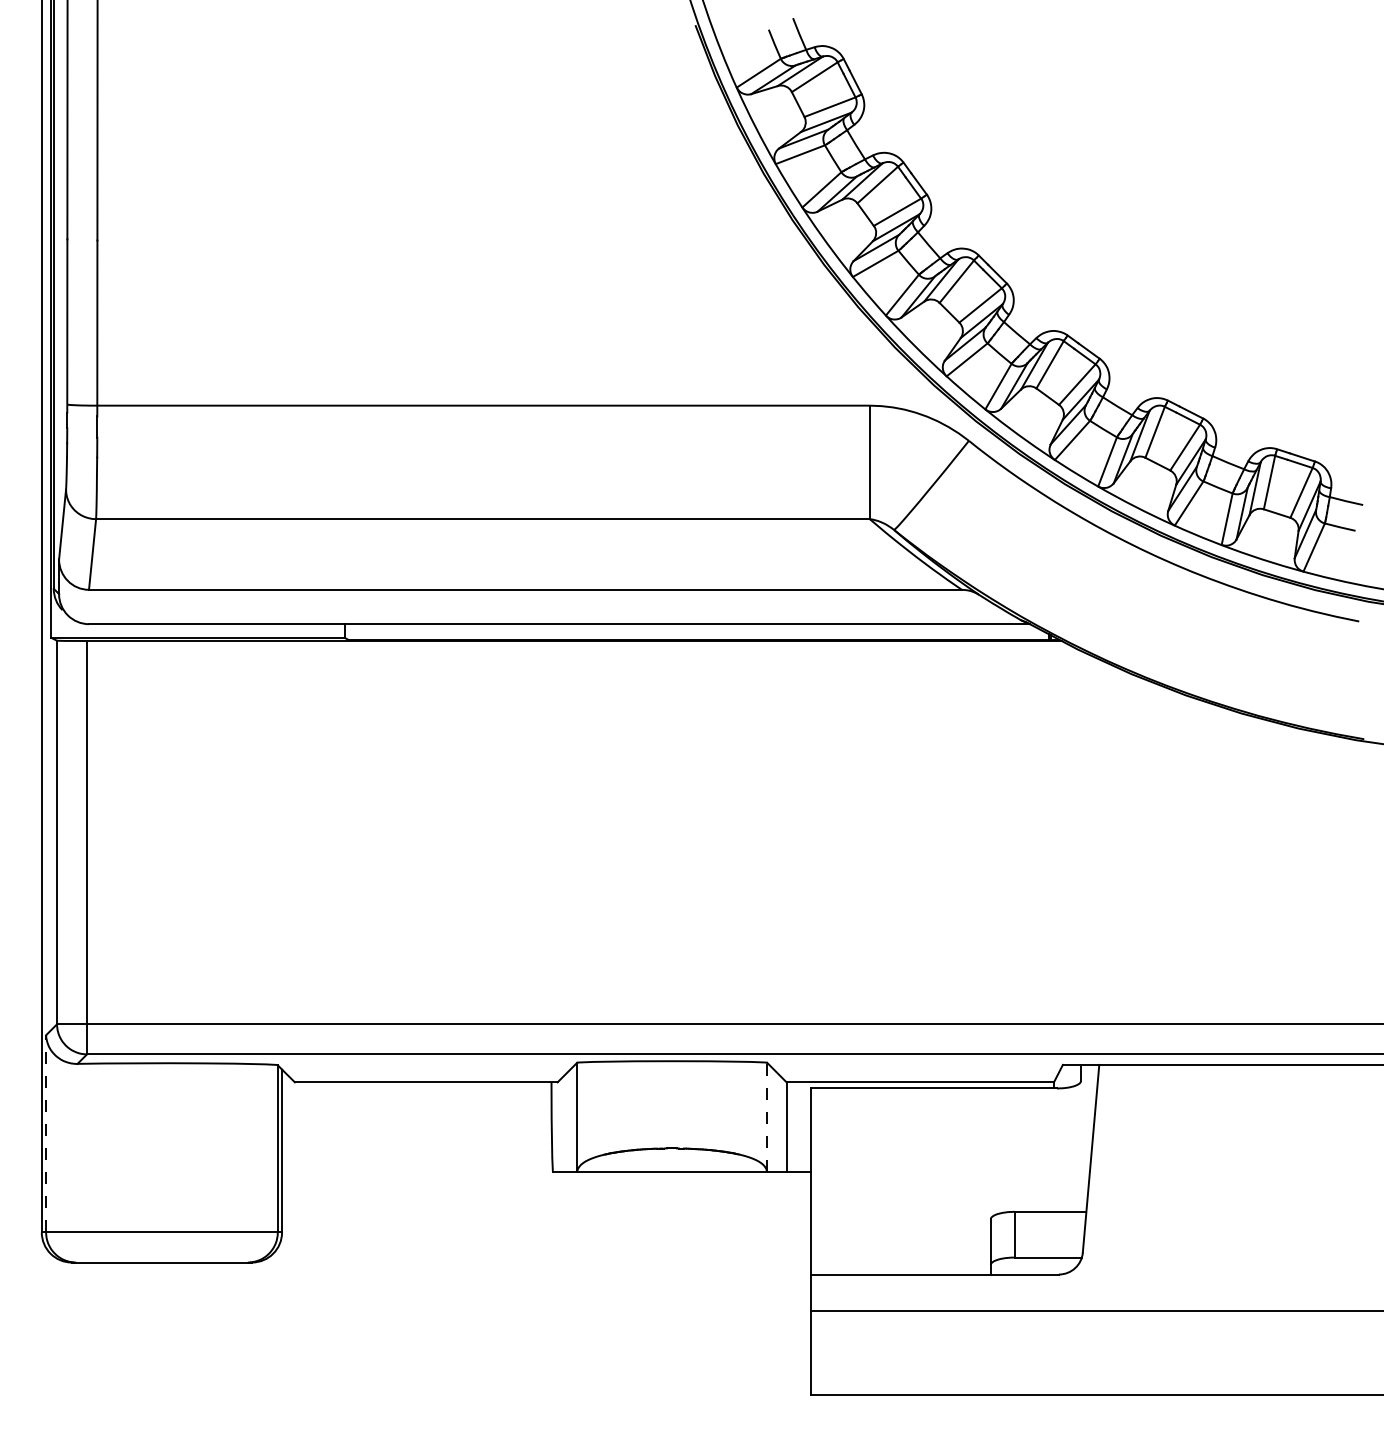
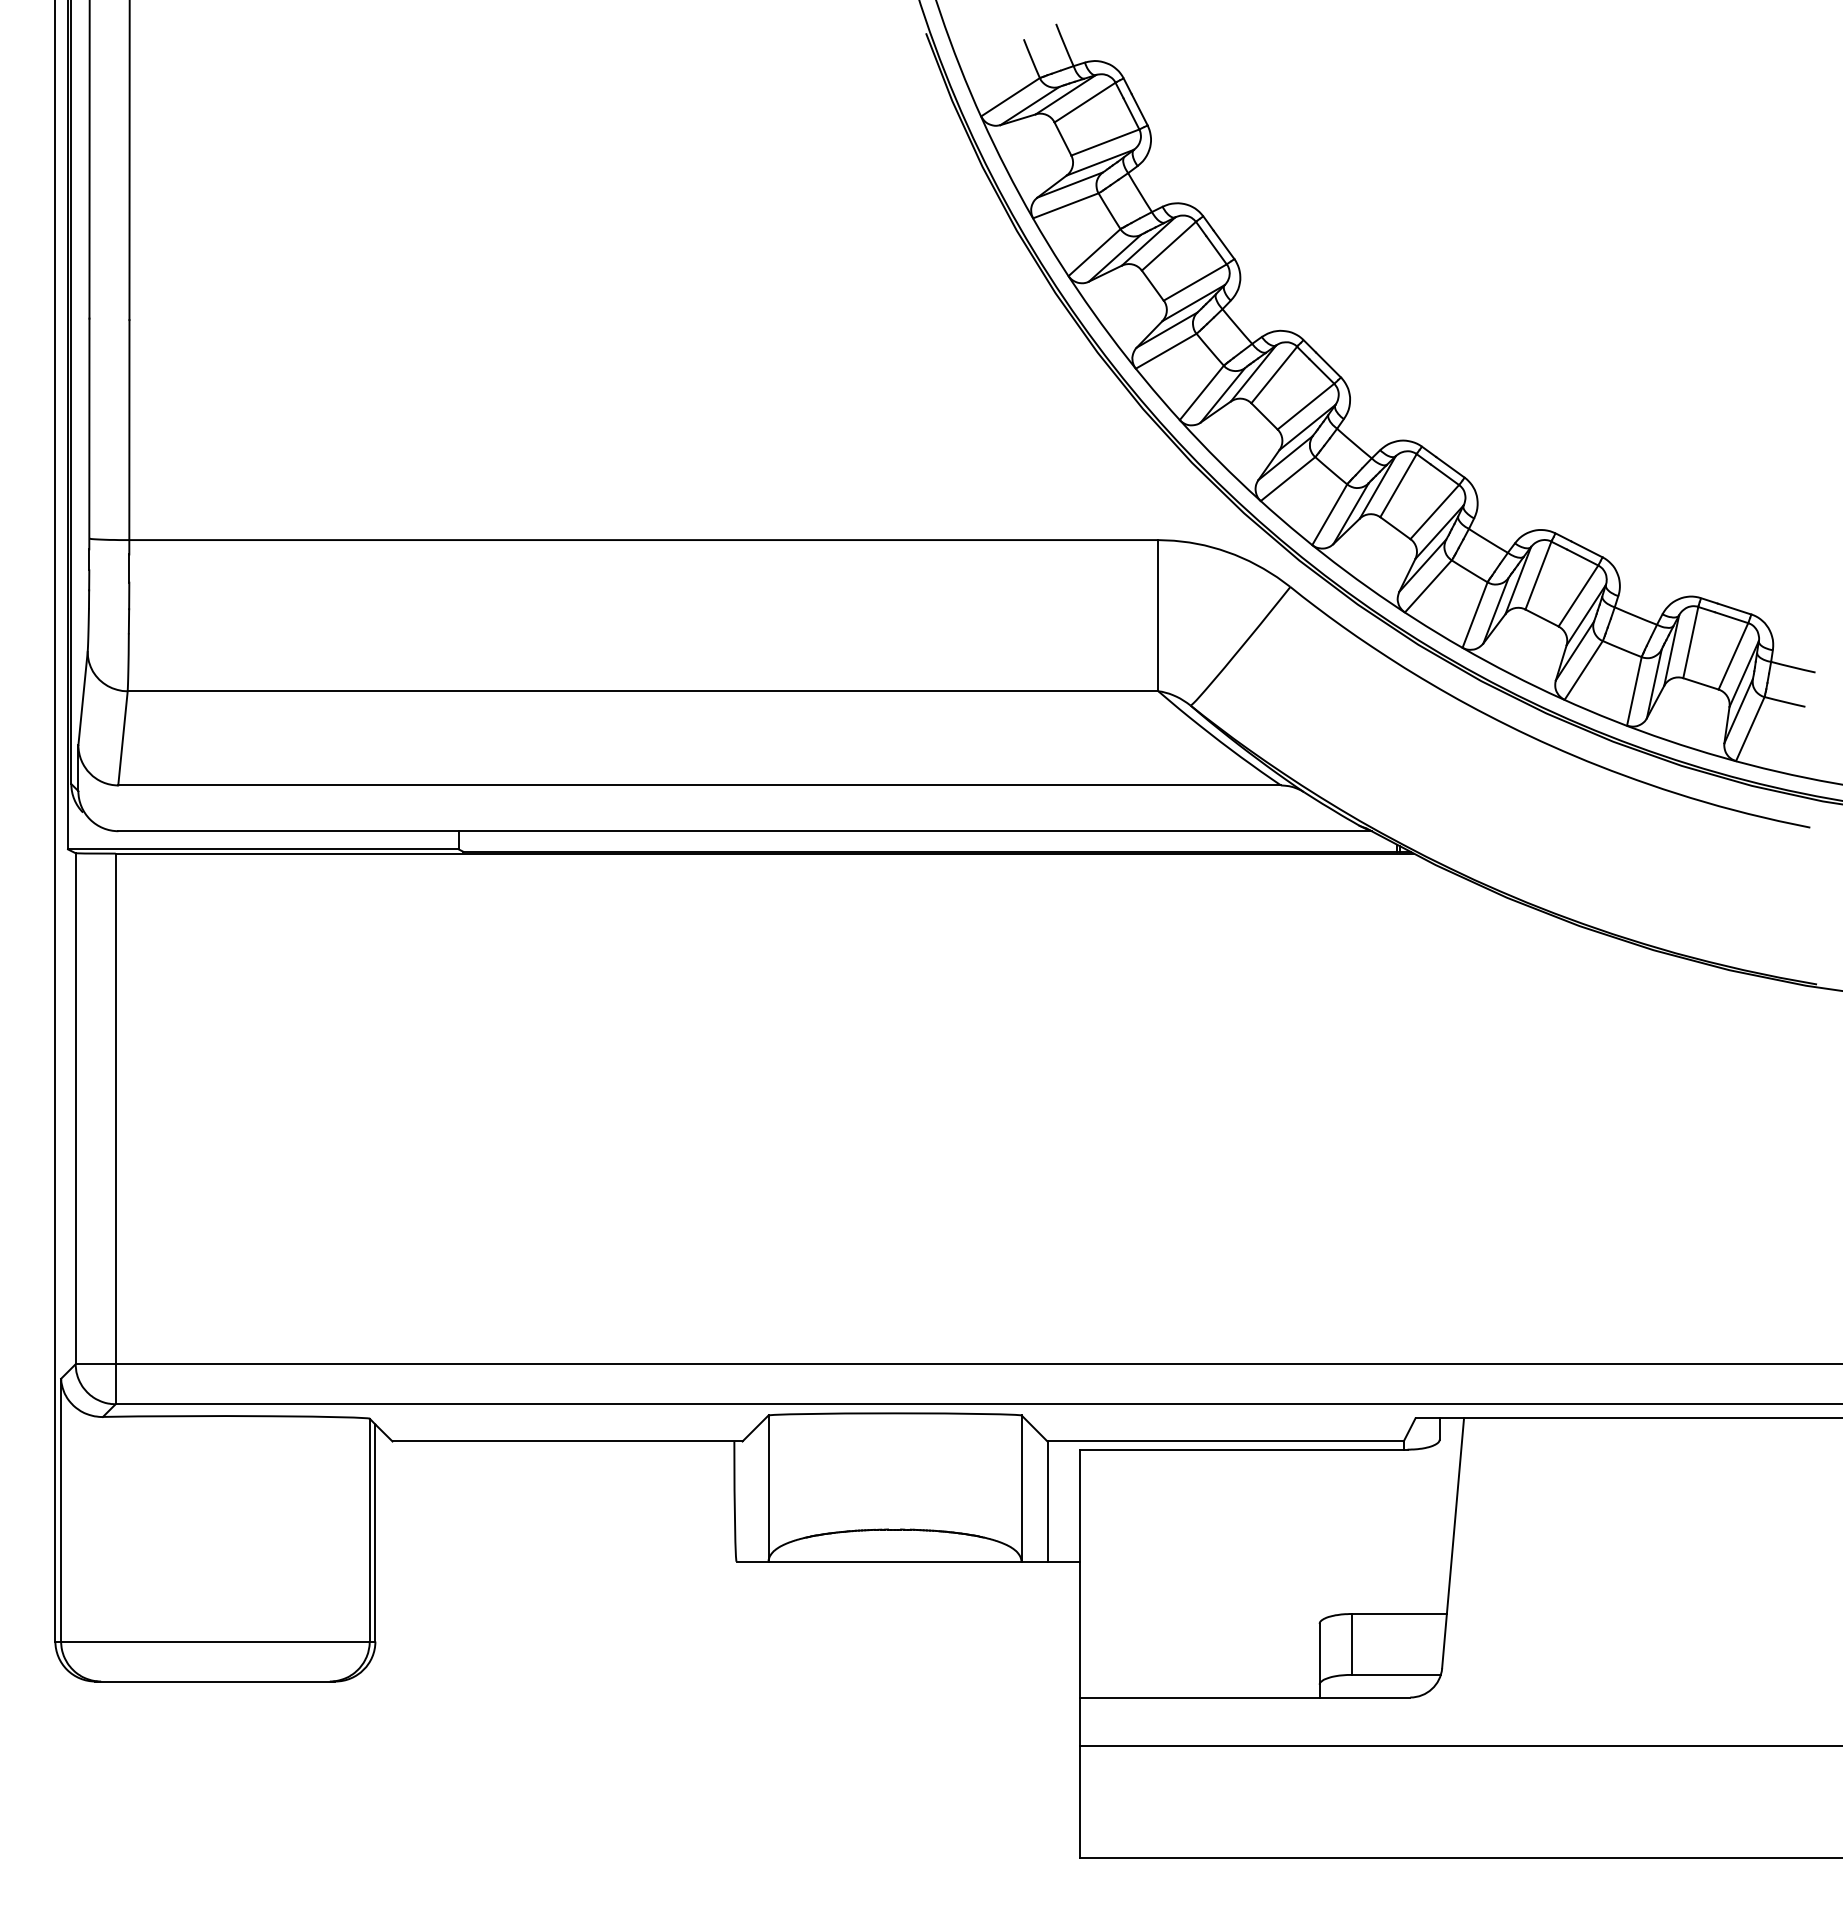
line: (767, 1116) -> (1021, 1487), dashed -> solid
line: (46, 1133) -> (61, 1509), dashed -> solid

